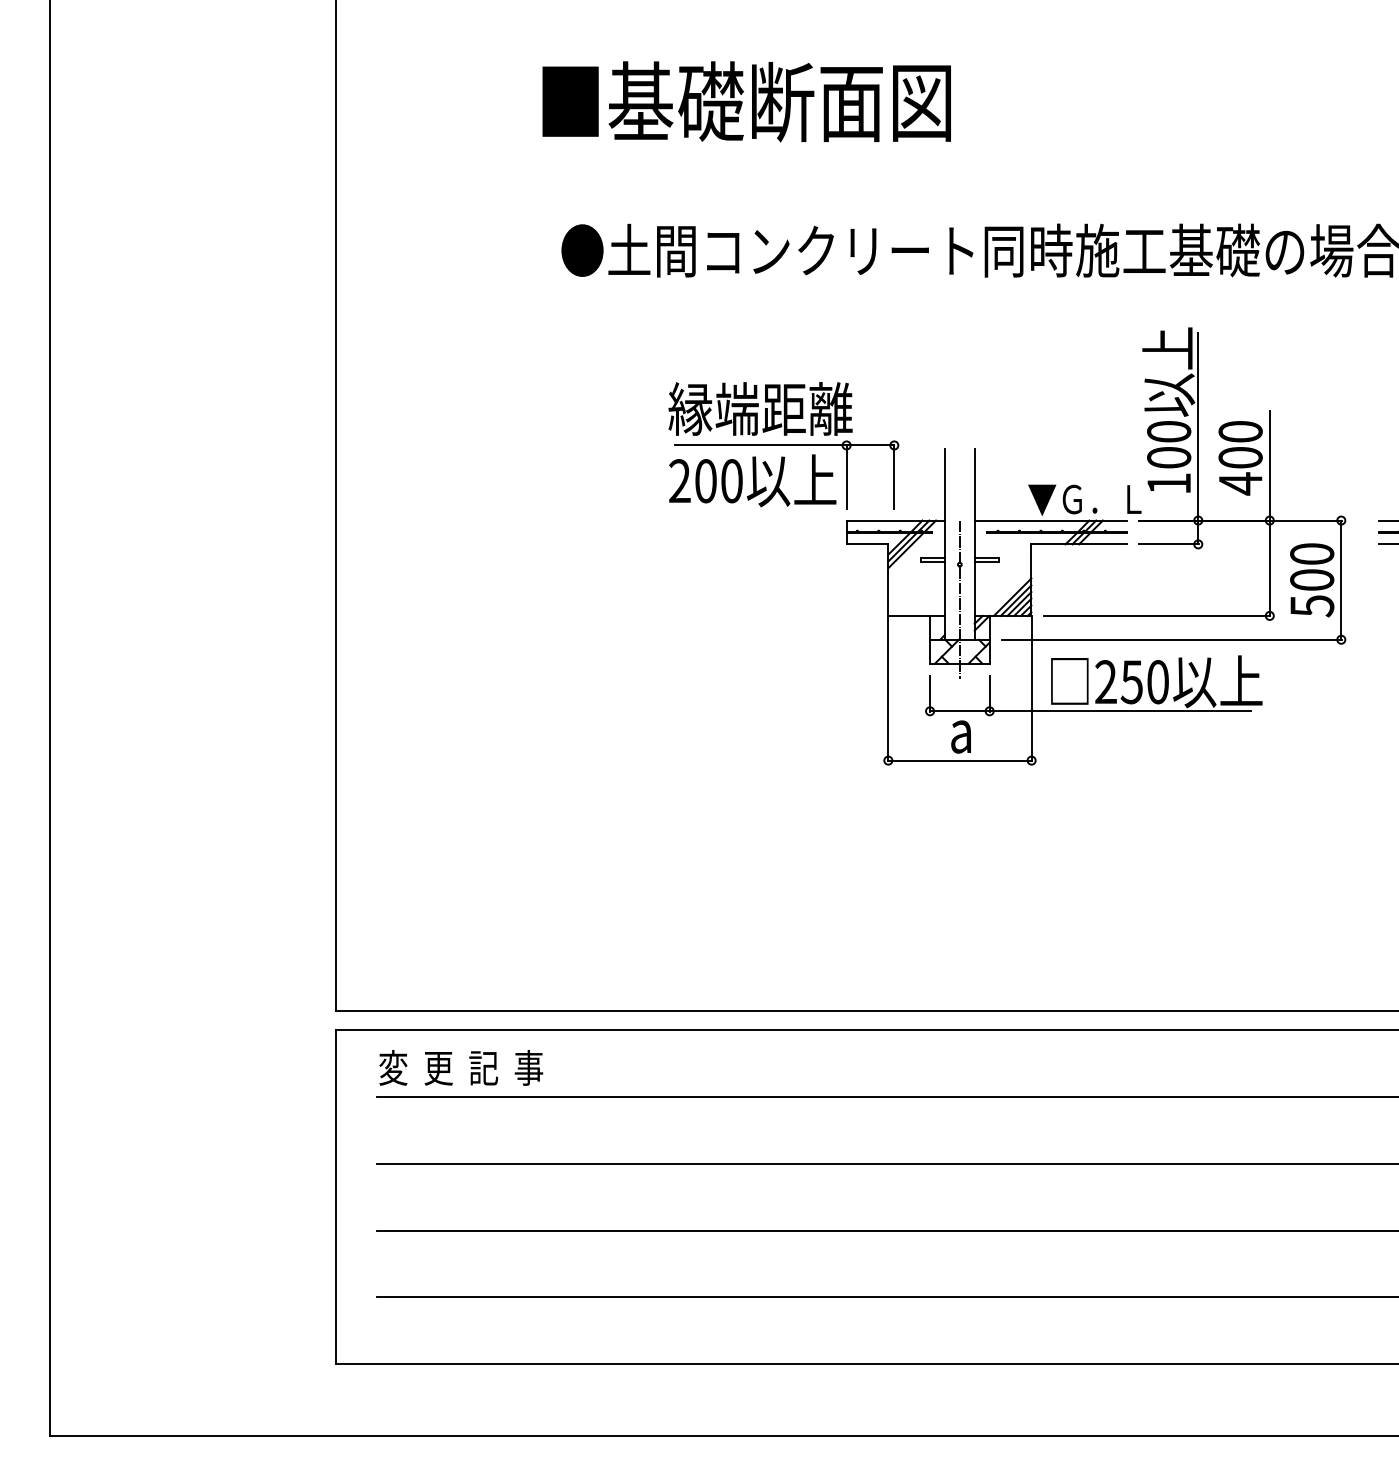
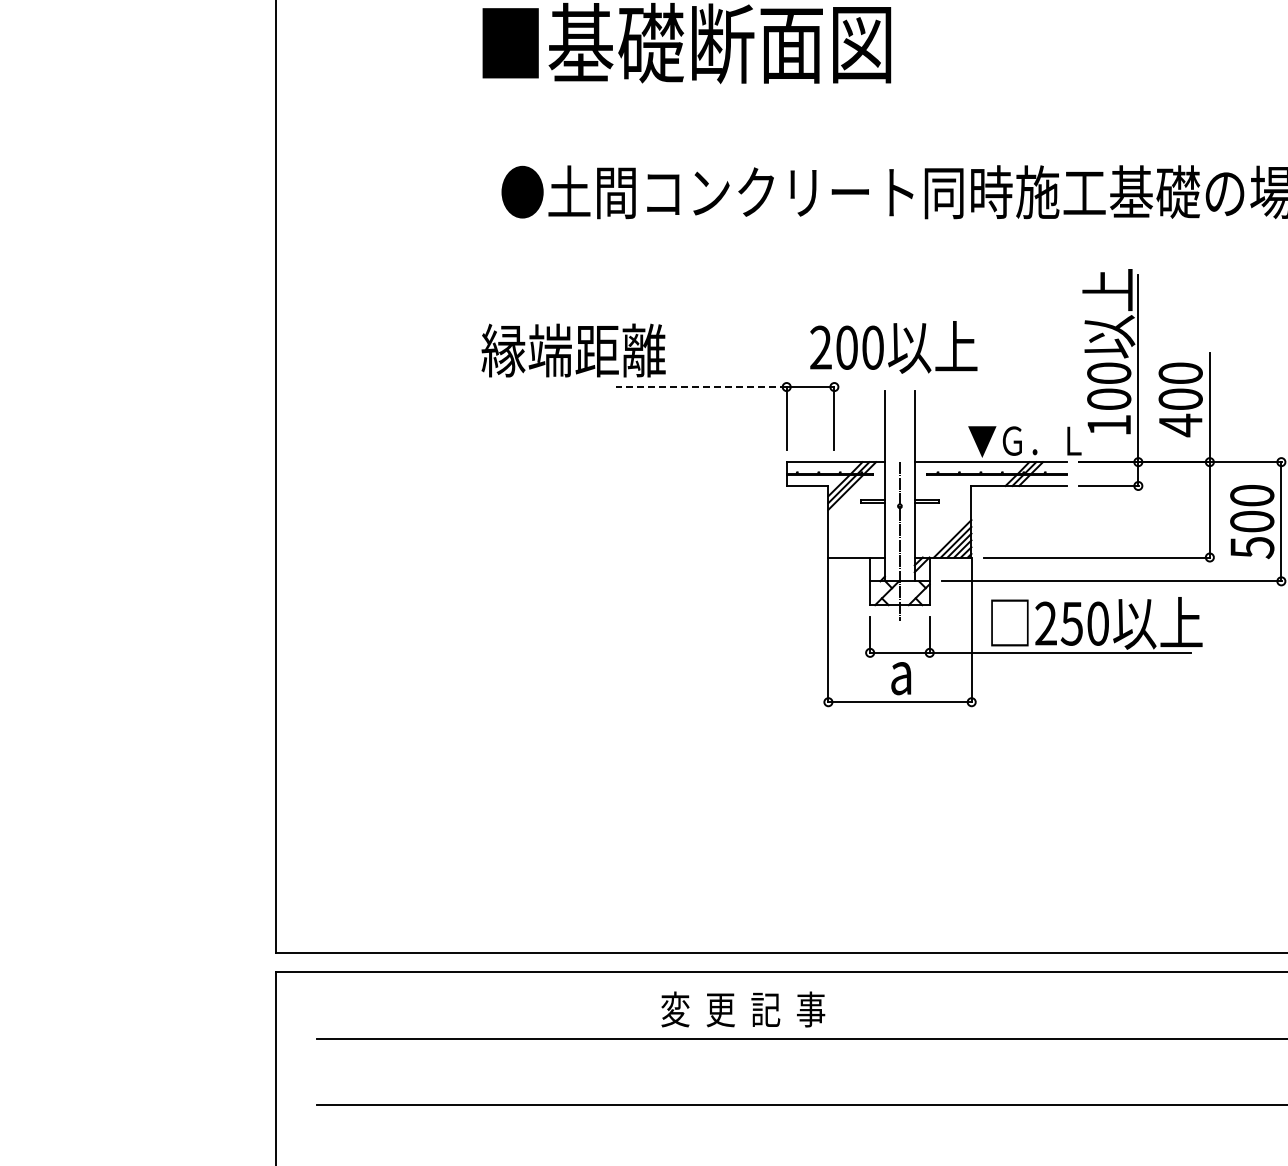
text: (760, 408) -> (573, 350), moved
line: (761, 445) -> (701, 387), solid -> dashed
text: (752, 480) -> (893, 347), moved
text: (461, 1067) -> (743, 1009), moved

